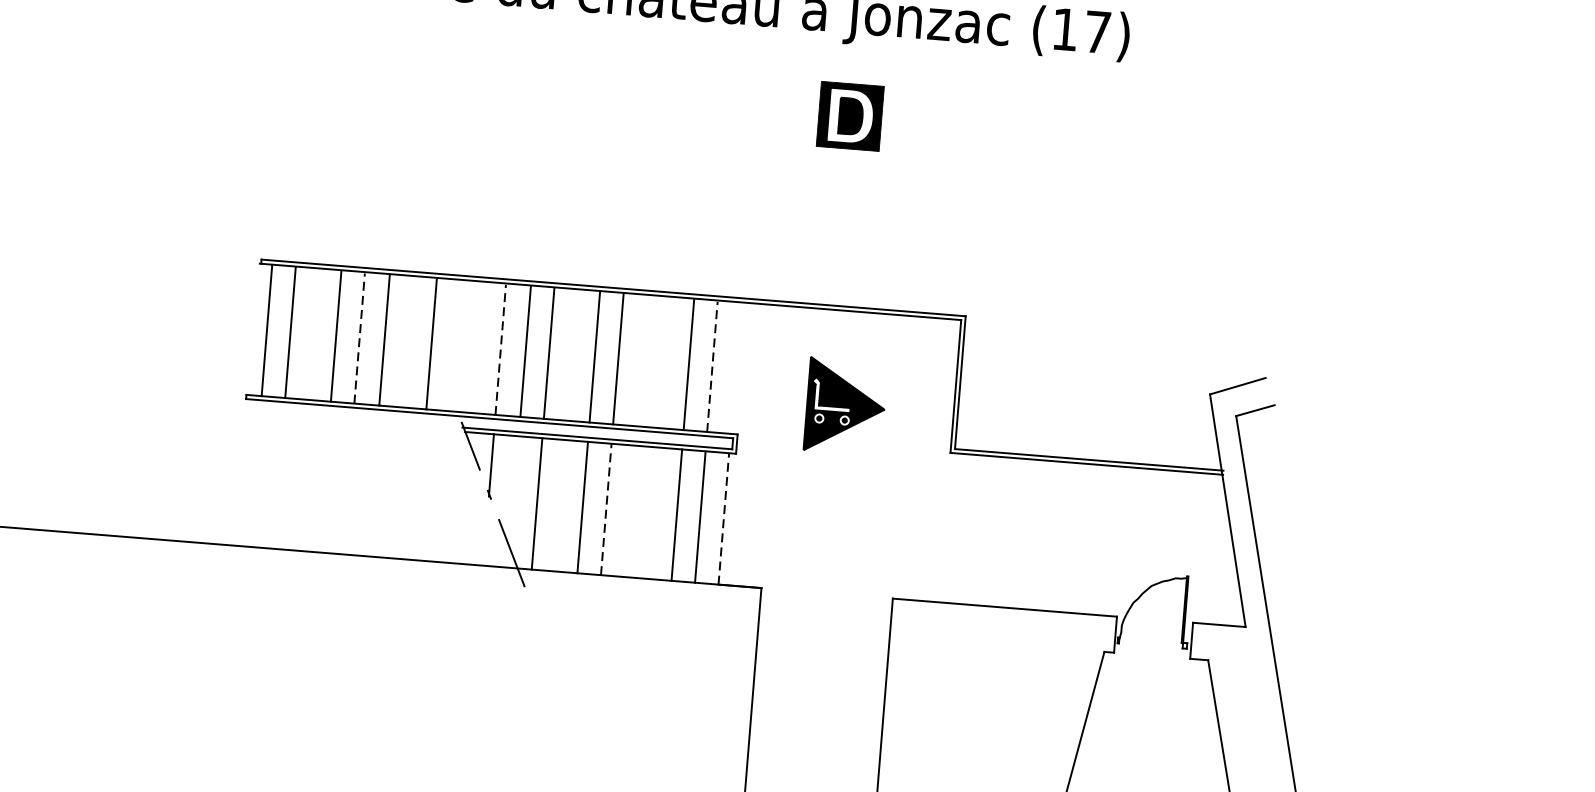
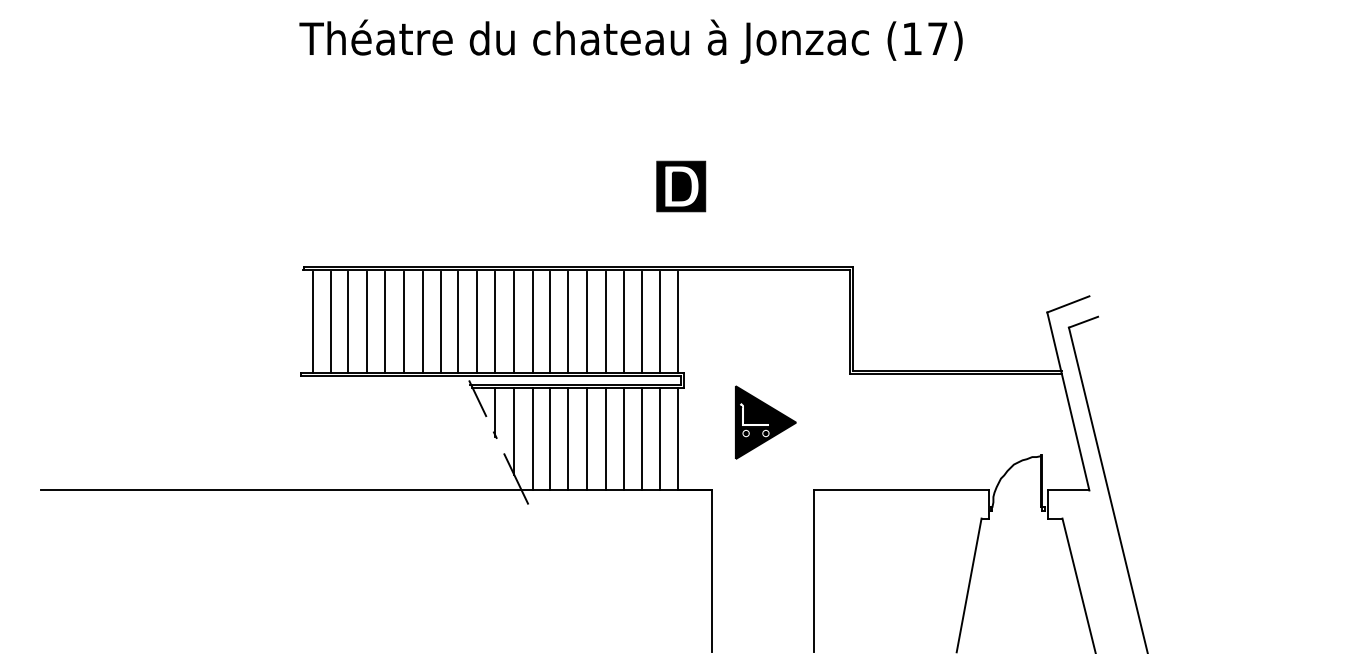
part: (850, 116) -> (681, 186), moved
line: (312, 333) -> (348, 321), added
line: (359, 338) -> (384, 322), dashed -> solid
line: (407, 341) -> (422, 321), added
line: (454, 345) -> (458, 321), added
line: (477, 347) -> (476, 321), added
line: (500, 350) -> (494, 322), dashed -> solid
line: (572, 354) -> (550, 321), added
line: (643, 360) -> (606, 321), added
line: (666, 362) -> (624, 321), added
line: (712, 367) -> (660, 322), dashed -> solid
line: (736, 367) -> (678, 321), added
part: (845, 406) -> (765, 422), moved
line: (514, 492) -> (514, 431), added
line: (559, 506) -> (550, 439), added
line: (606, 508) -> (586, 438), dashed -> solid
line: (631, 511) -> (606, 439), added
line: (654, 513) -> (624, 439), added
line: (724, 517) -> (678, 438), dashed -> solid

